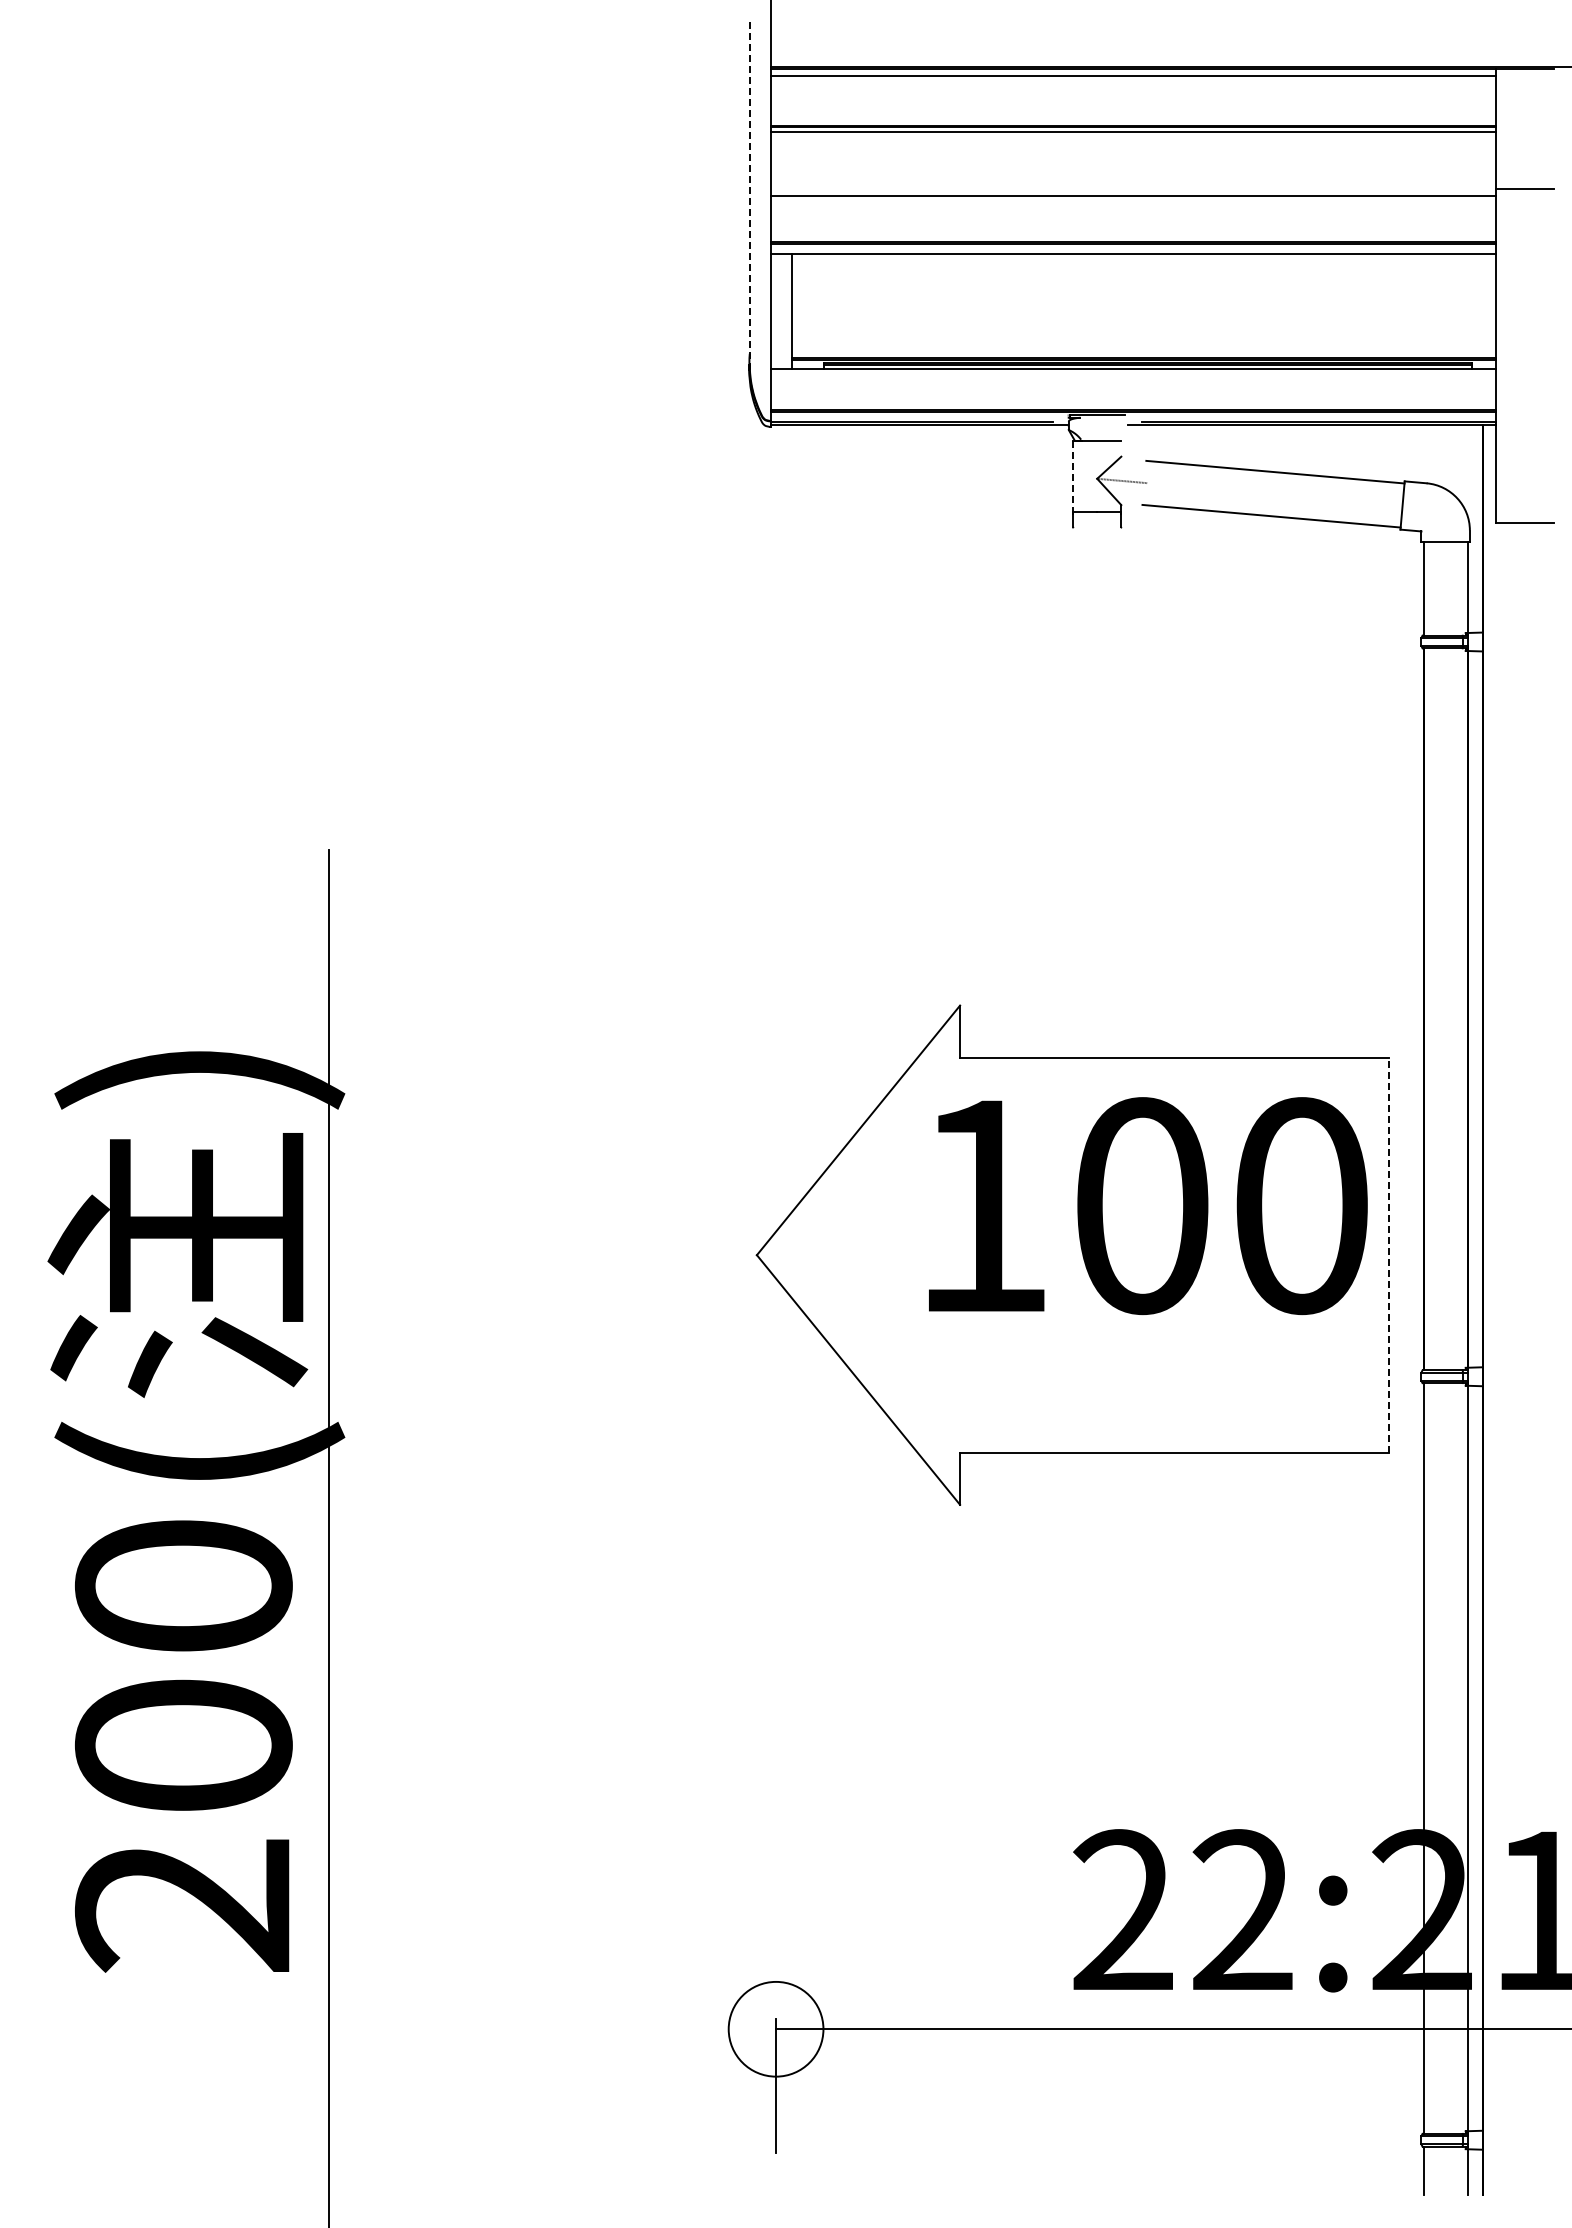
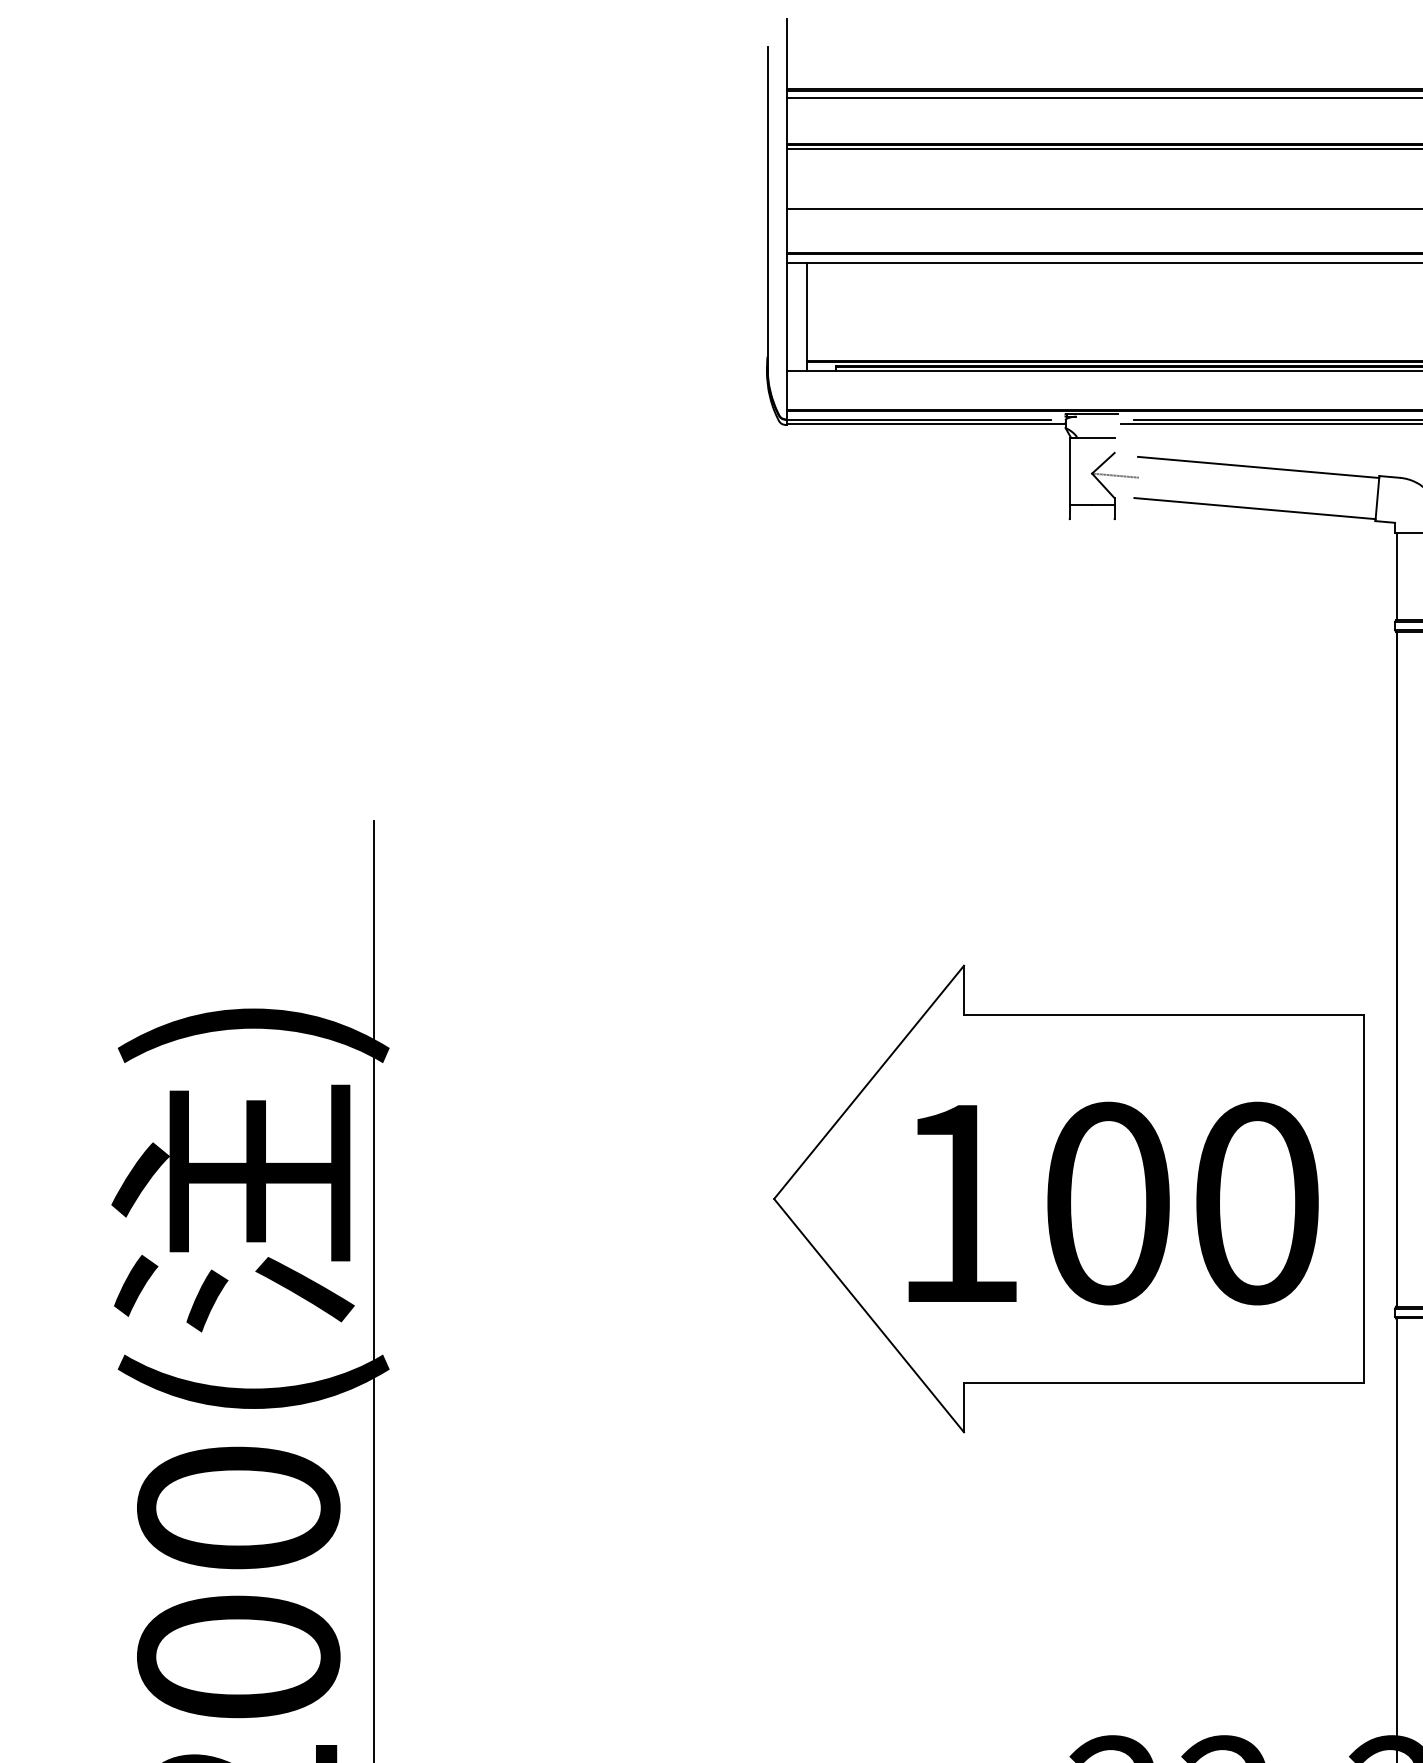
line: (749, 200) -> (767, 213), dashed -> solid
line: (1073, 476) -> (1069, 471), dashed -> solid
text: (1148, 1206) -> (1113, 1203), moved
line: (1388, 1254) -> (1364, 1198), dashed -> solid

